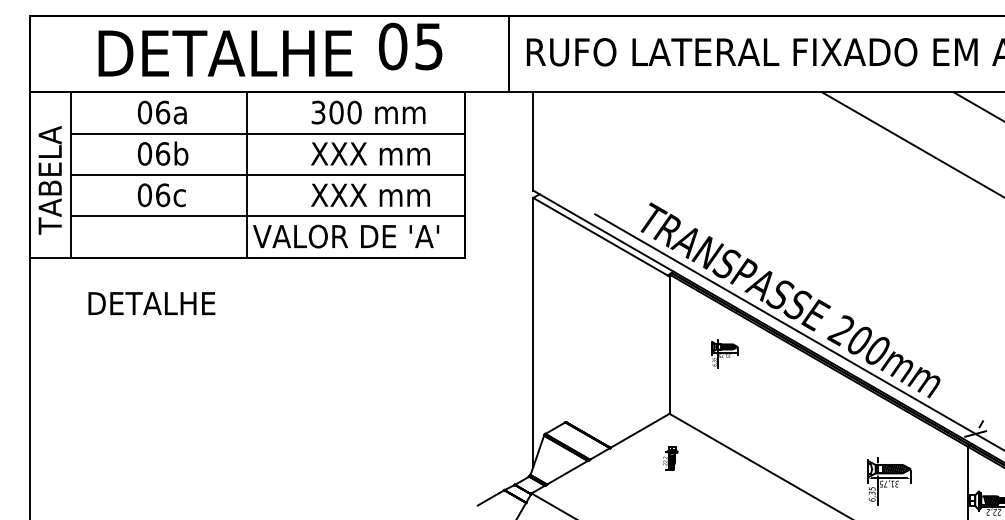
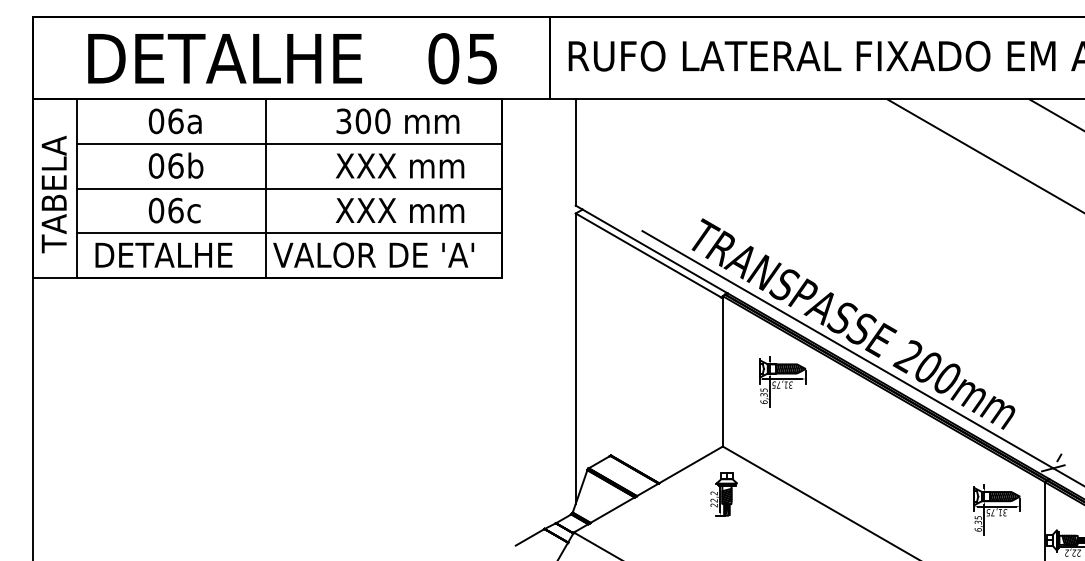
text: (410, 46) -> (462, 58), moved
text: (225, 53) -> (225, 58), moved
text: (151, 303) -> (163, 255), moved
part: (724, 354) -> (782, 382), size x1.67
part: (670, 458) -> (723, 494), size x1.67
part: (889, 481) -> (997, 509), moved

